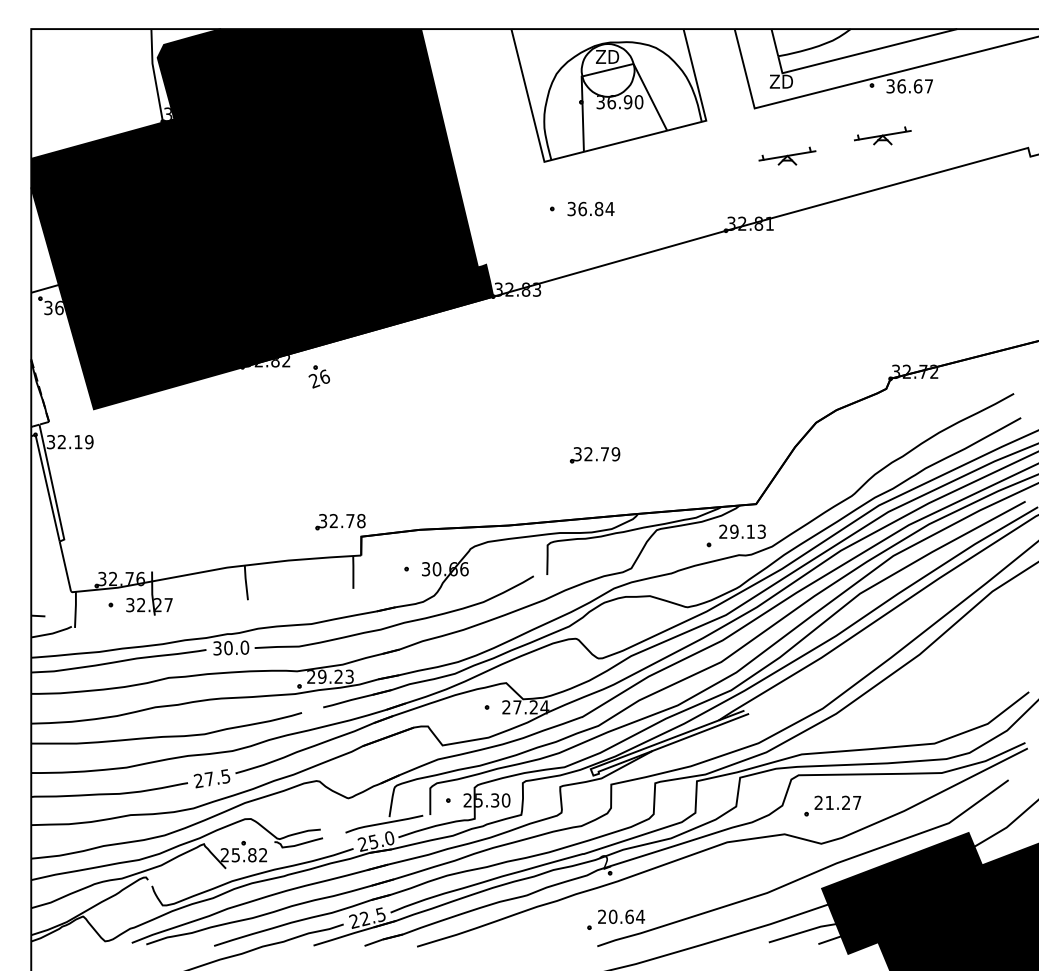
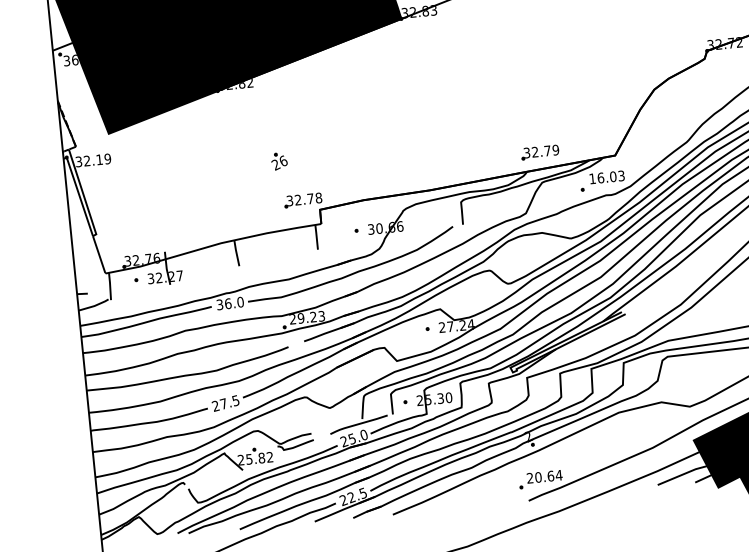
part: (318, 376) -> (278, 161), moved
part: (594, 455) -> (539, 152), moved
text: (737, 531) -> (603, 177), 29.13 -> 16.03
text: (228, 647) -> (228, 303), 30.0 -> 36.0
part: (832, 805) -> (695, 376), removed

